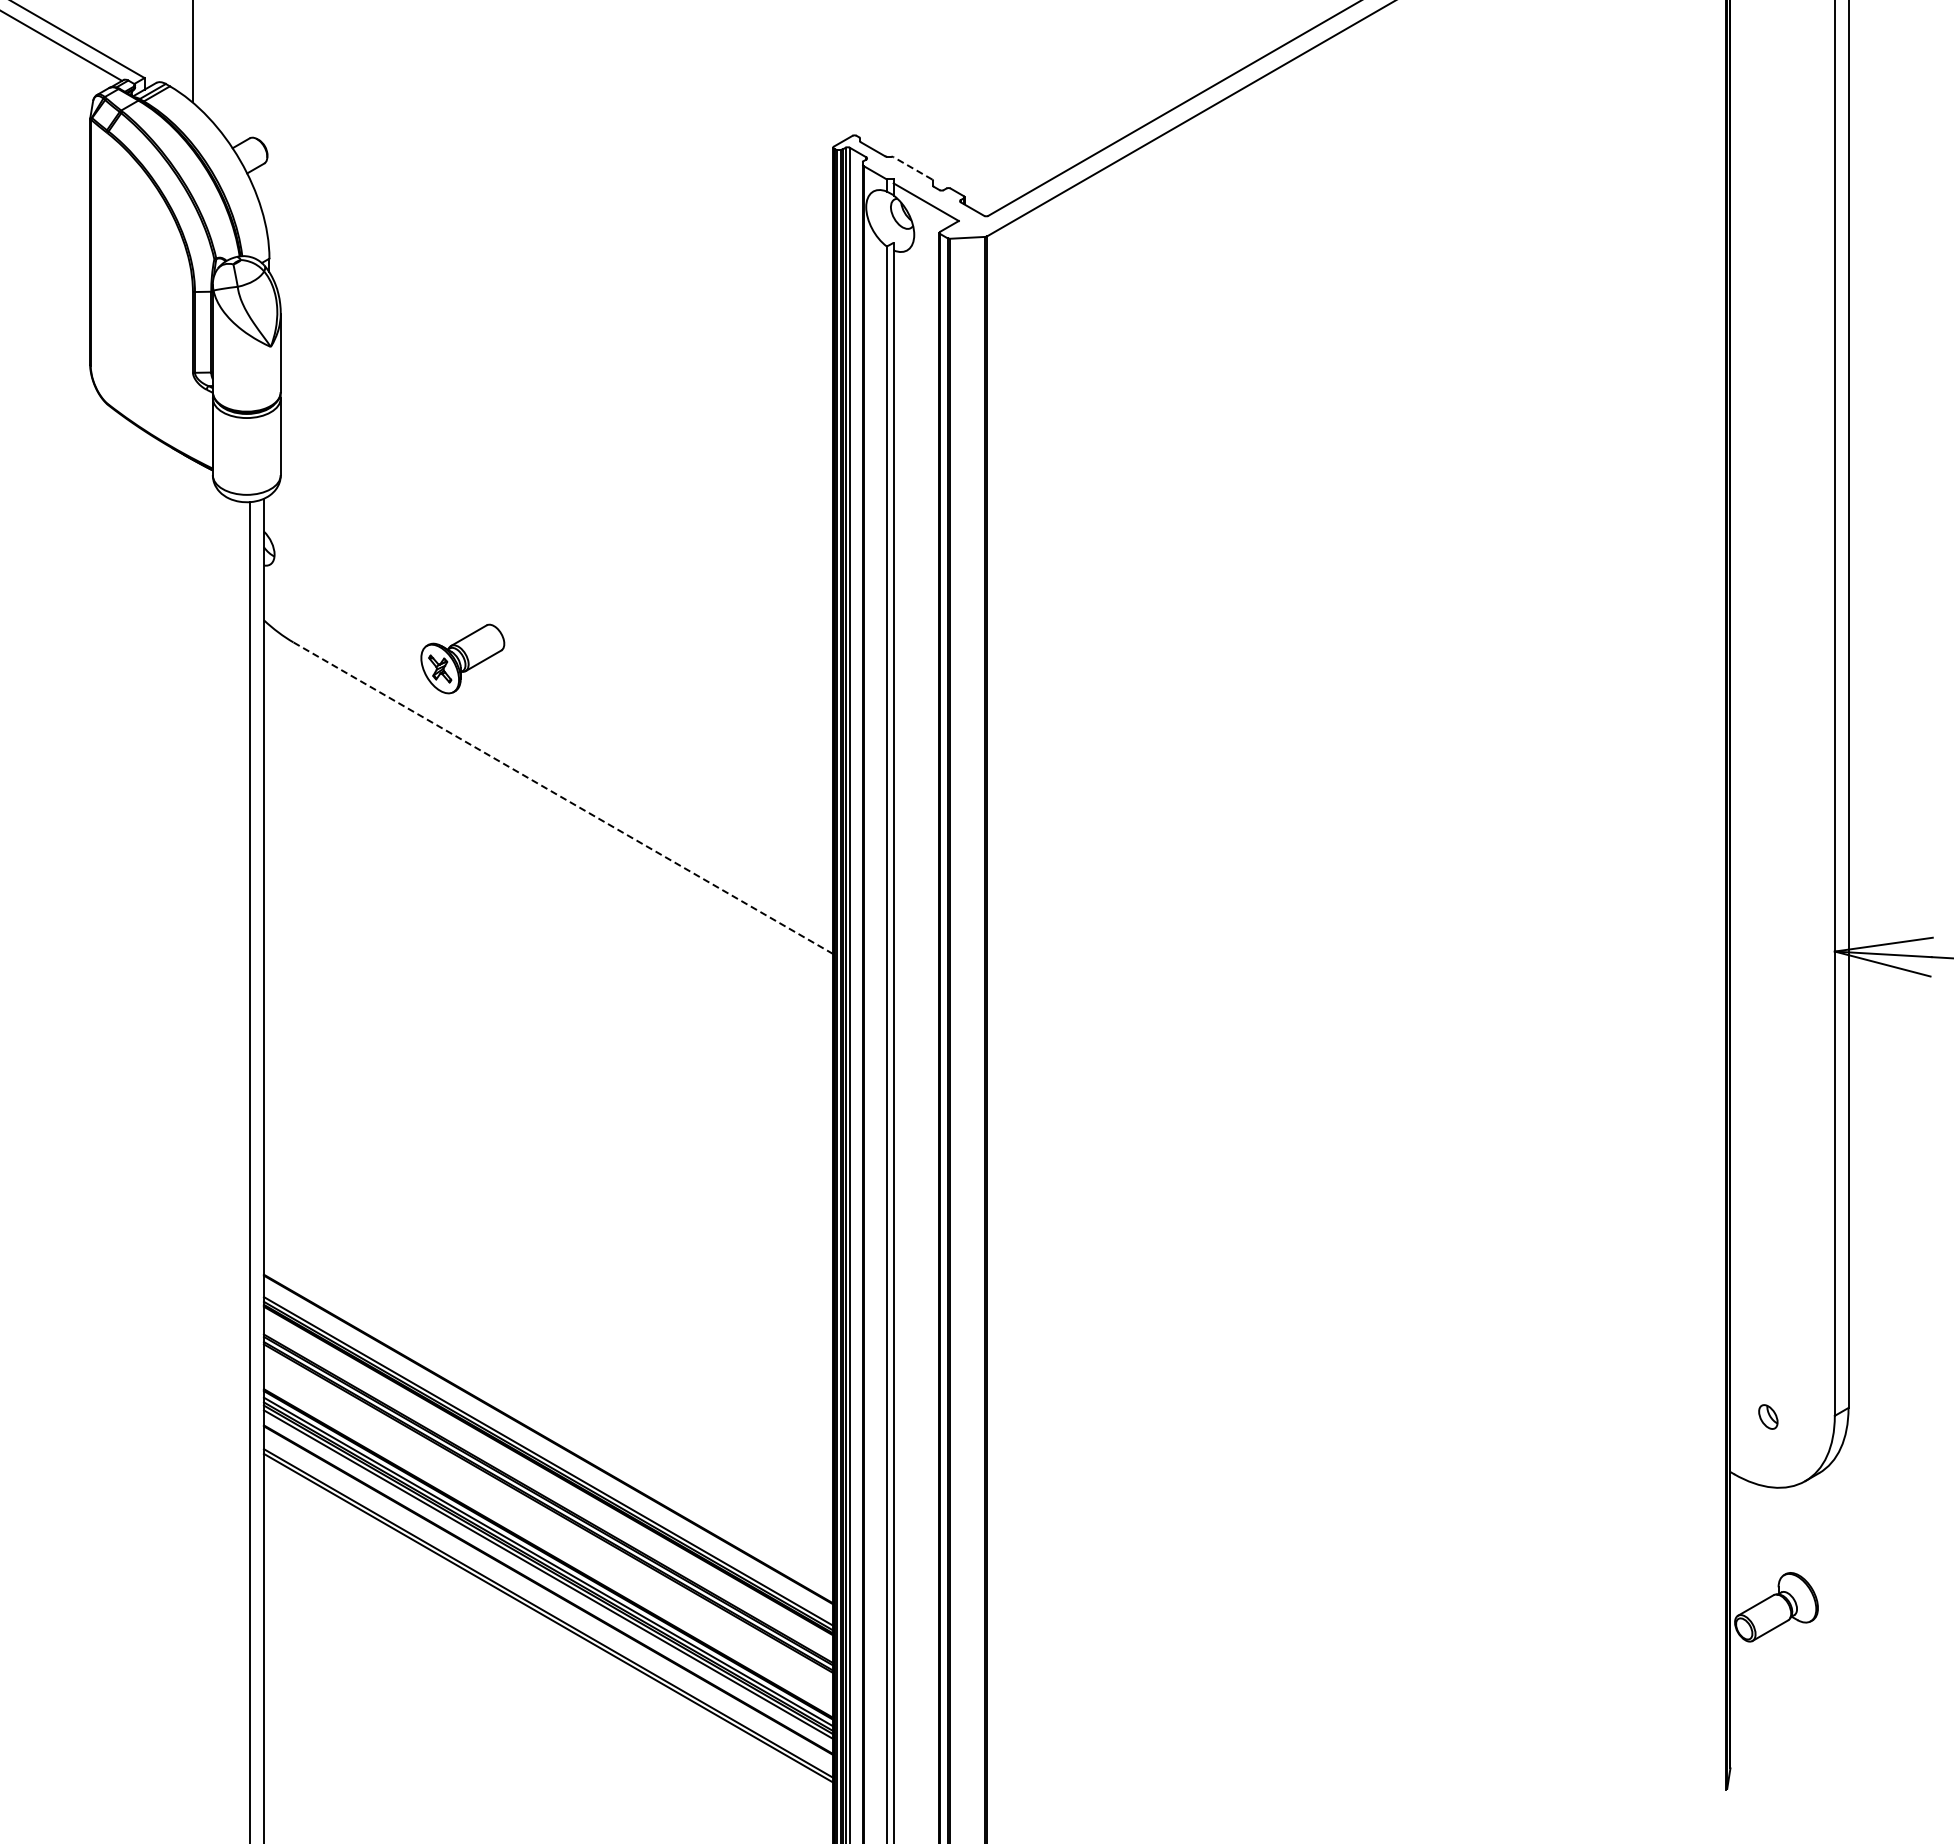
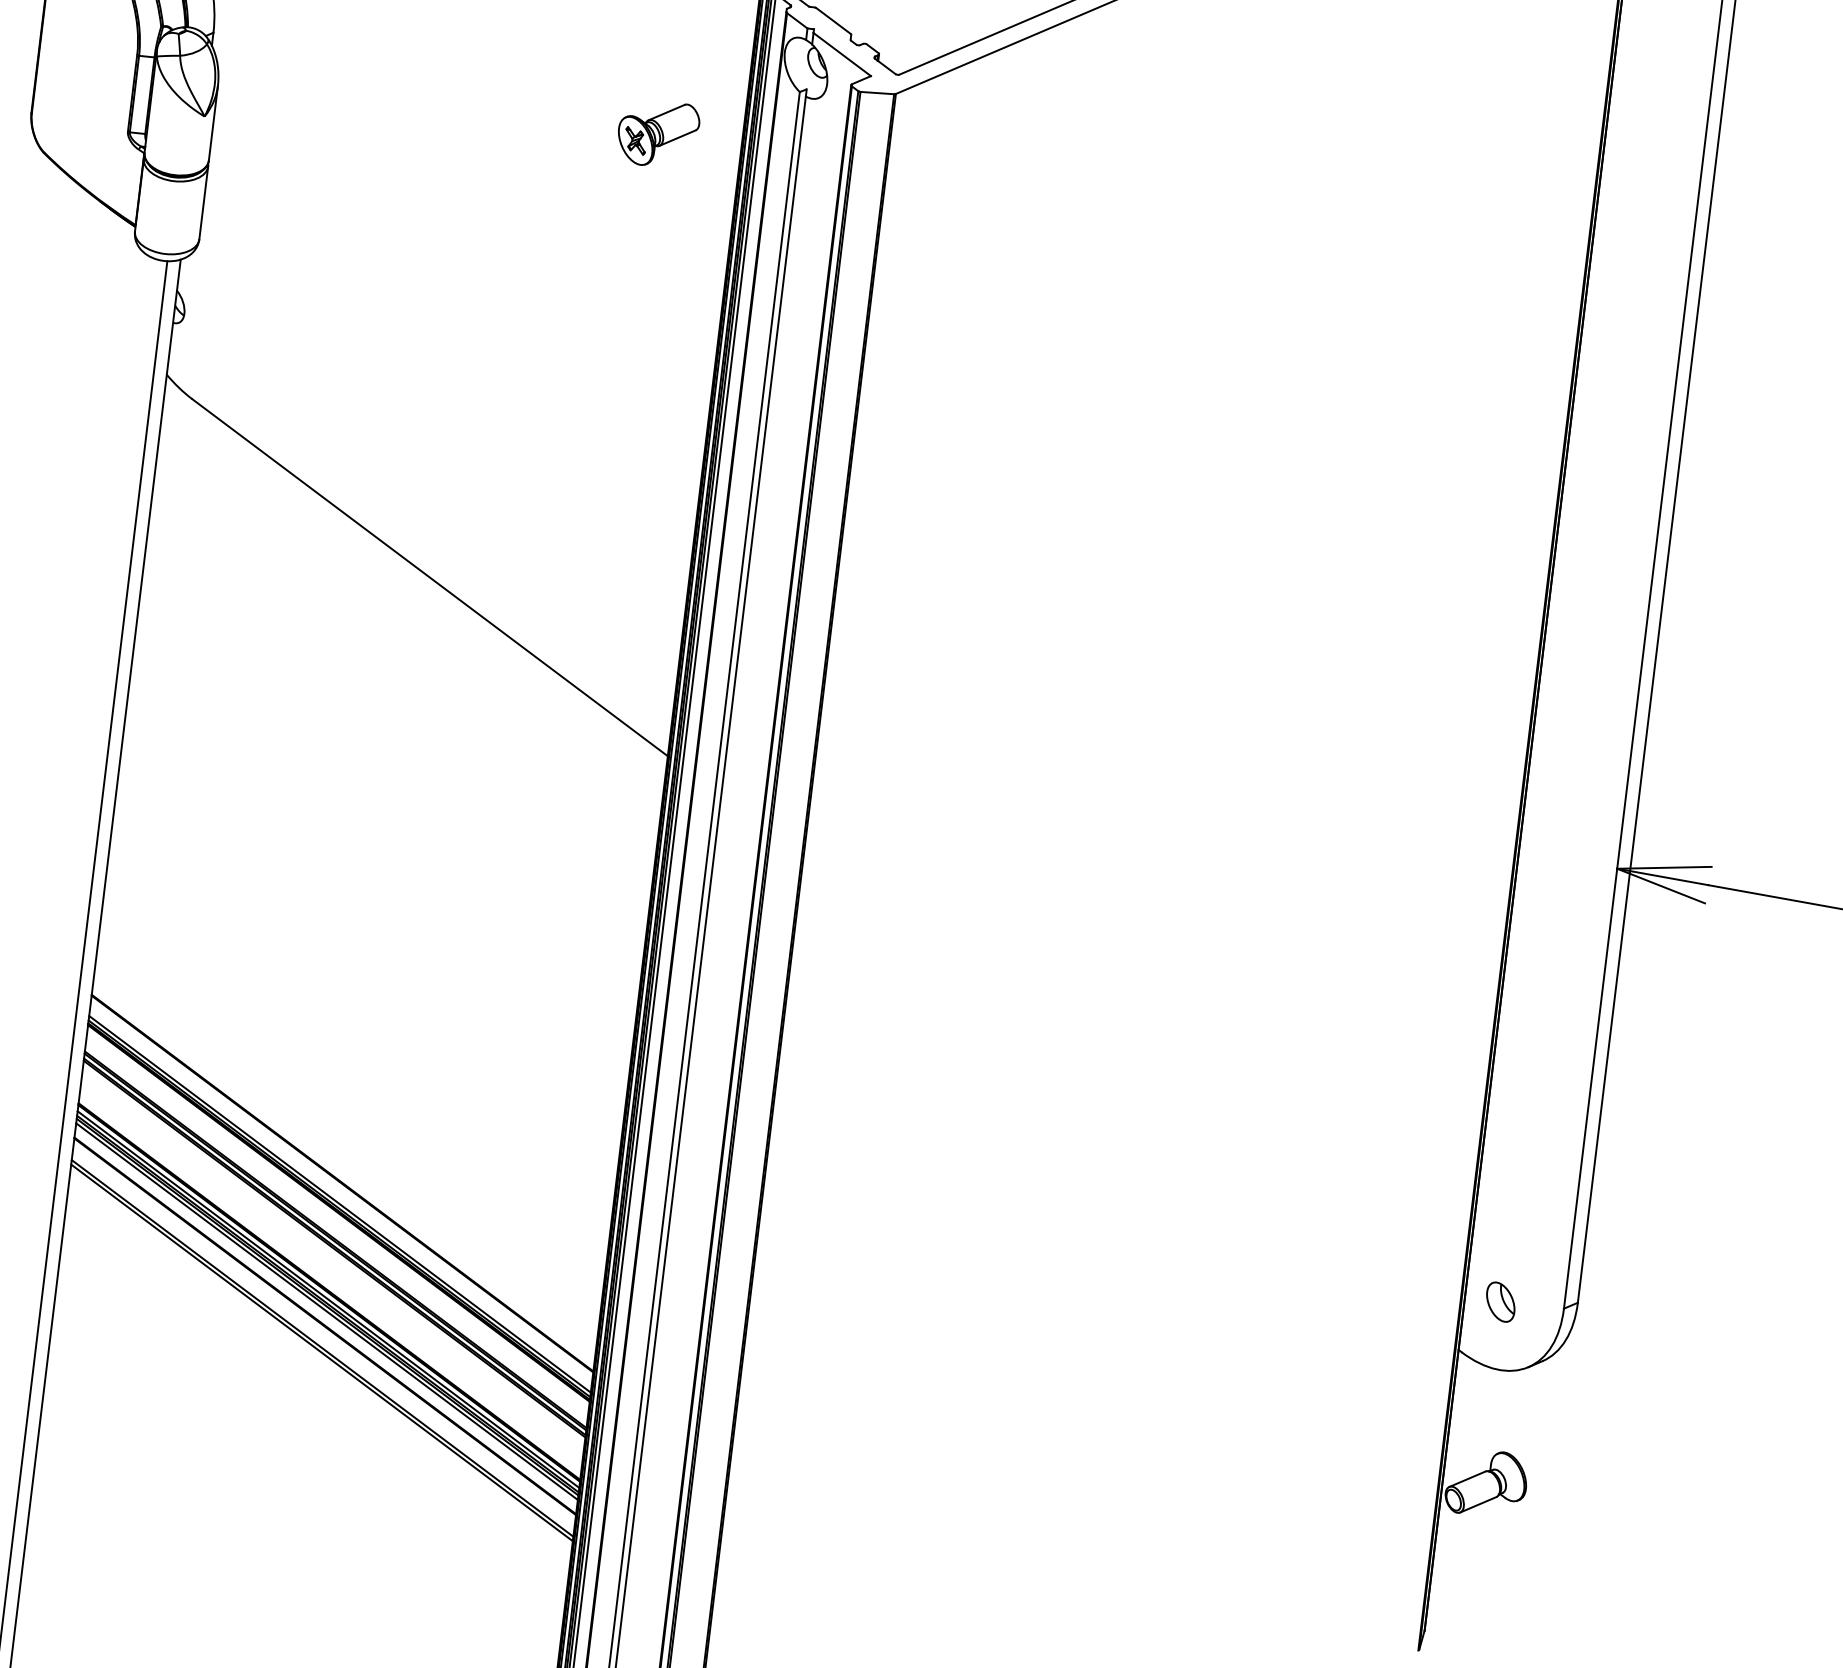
line: (912, 168) -> (833, 21), dashed -> solid
part: (462, 658) -> (657, 133), moved
line: (563, 798) -> (430, 577), dashed -> solid
part: (1768, 1416) -> (1501, 1301), size x1.67

